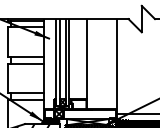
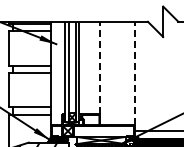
line: (87, 58) -> (100, 67), solid -> dashed
line: (116, 64) -> (134, 73), solid -> dashed

